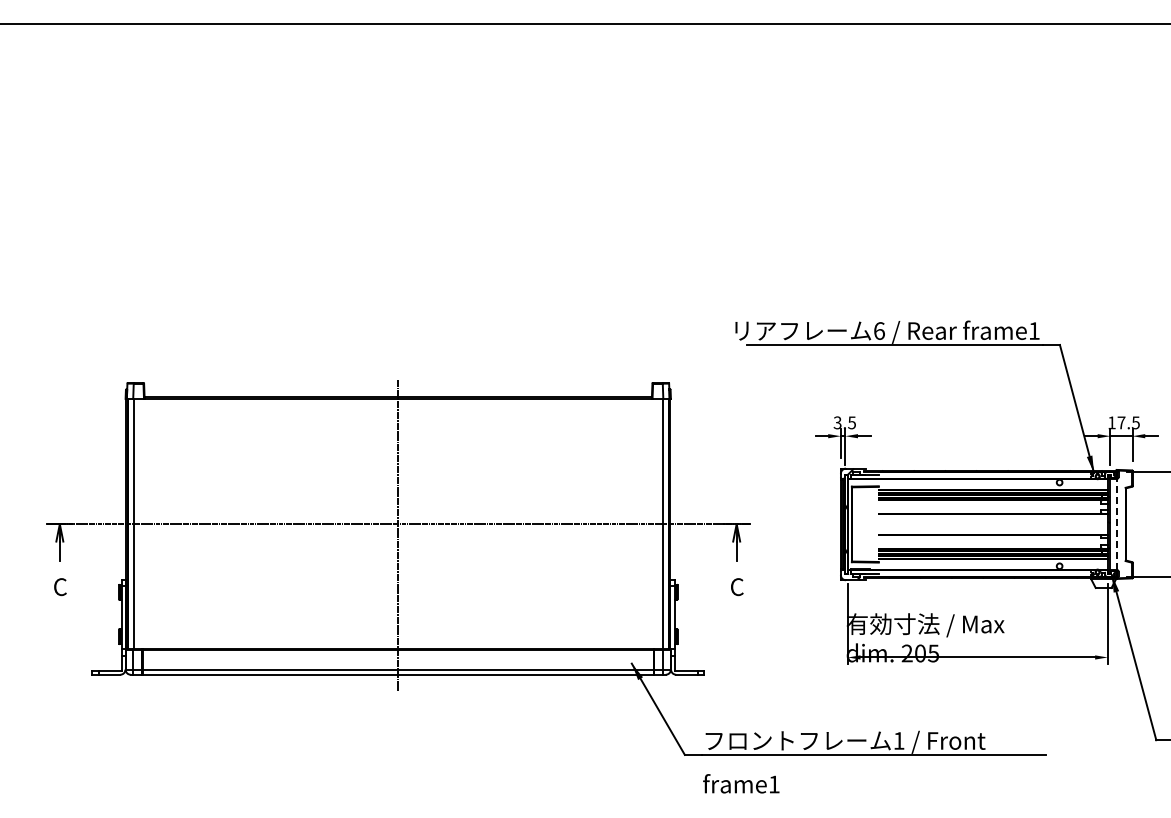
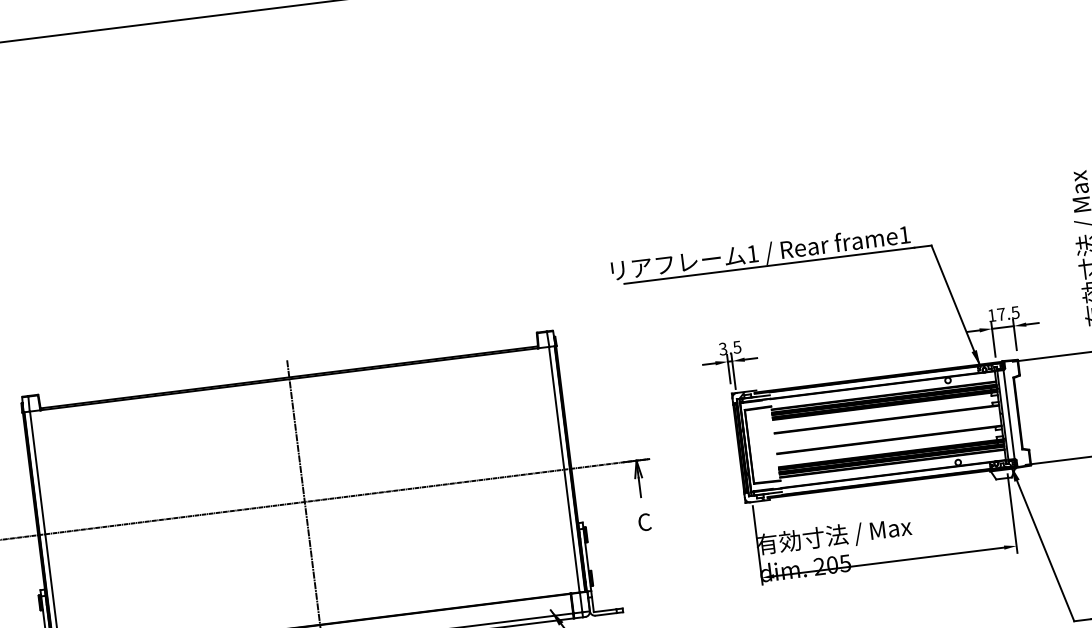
text: (879, 330) -> (752, 253), 6 -> 1
line: (1116, 523) -> (1008, 413), dashed -> solid

